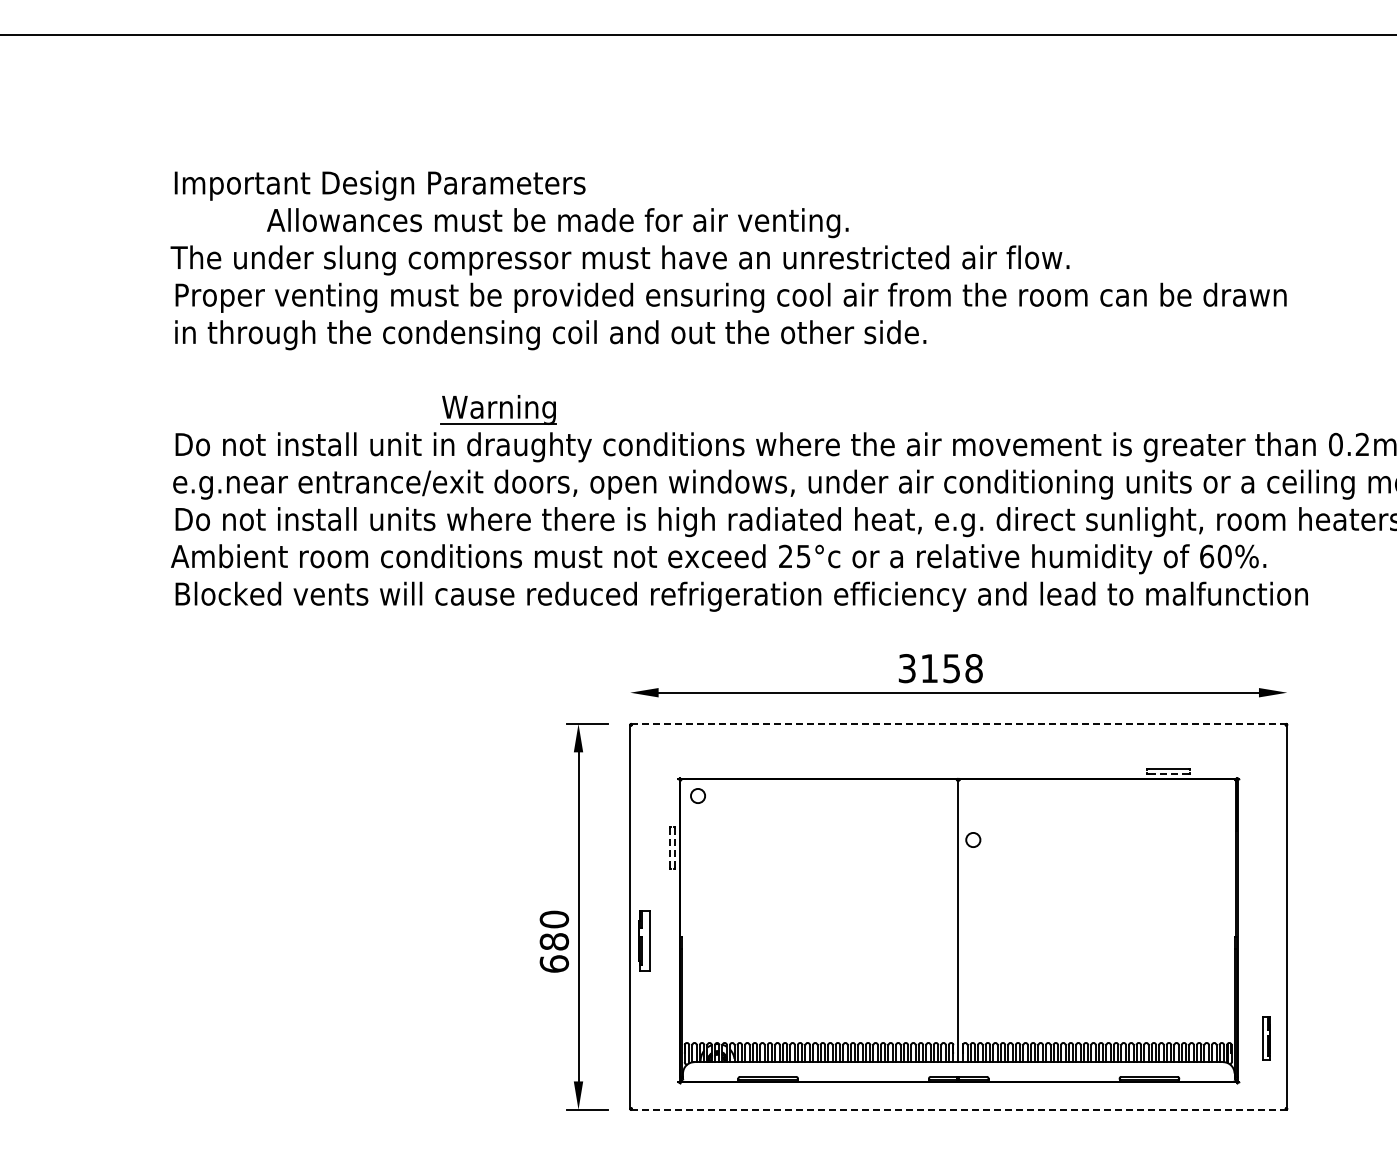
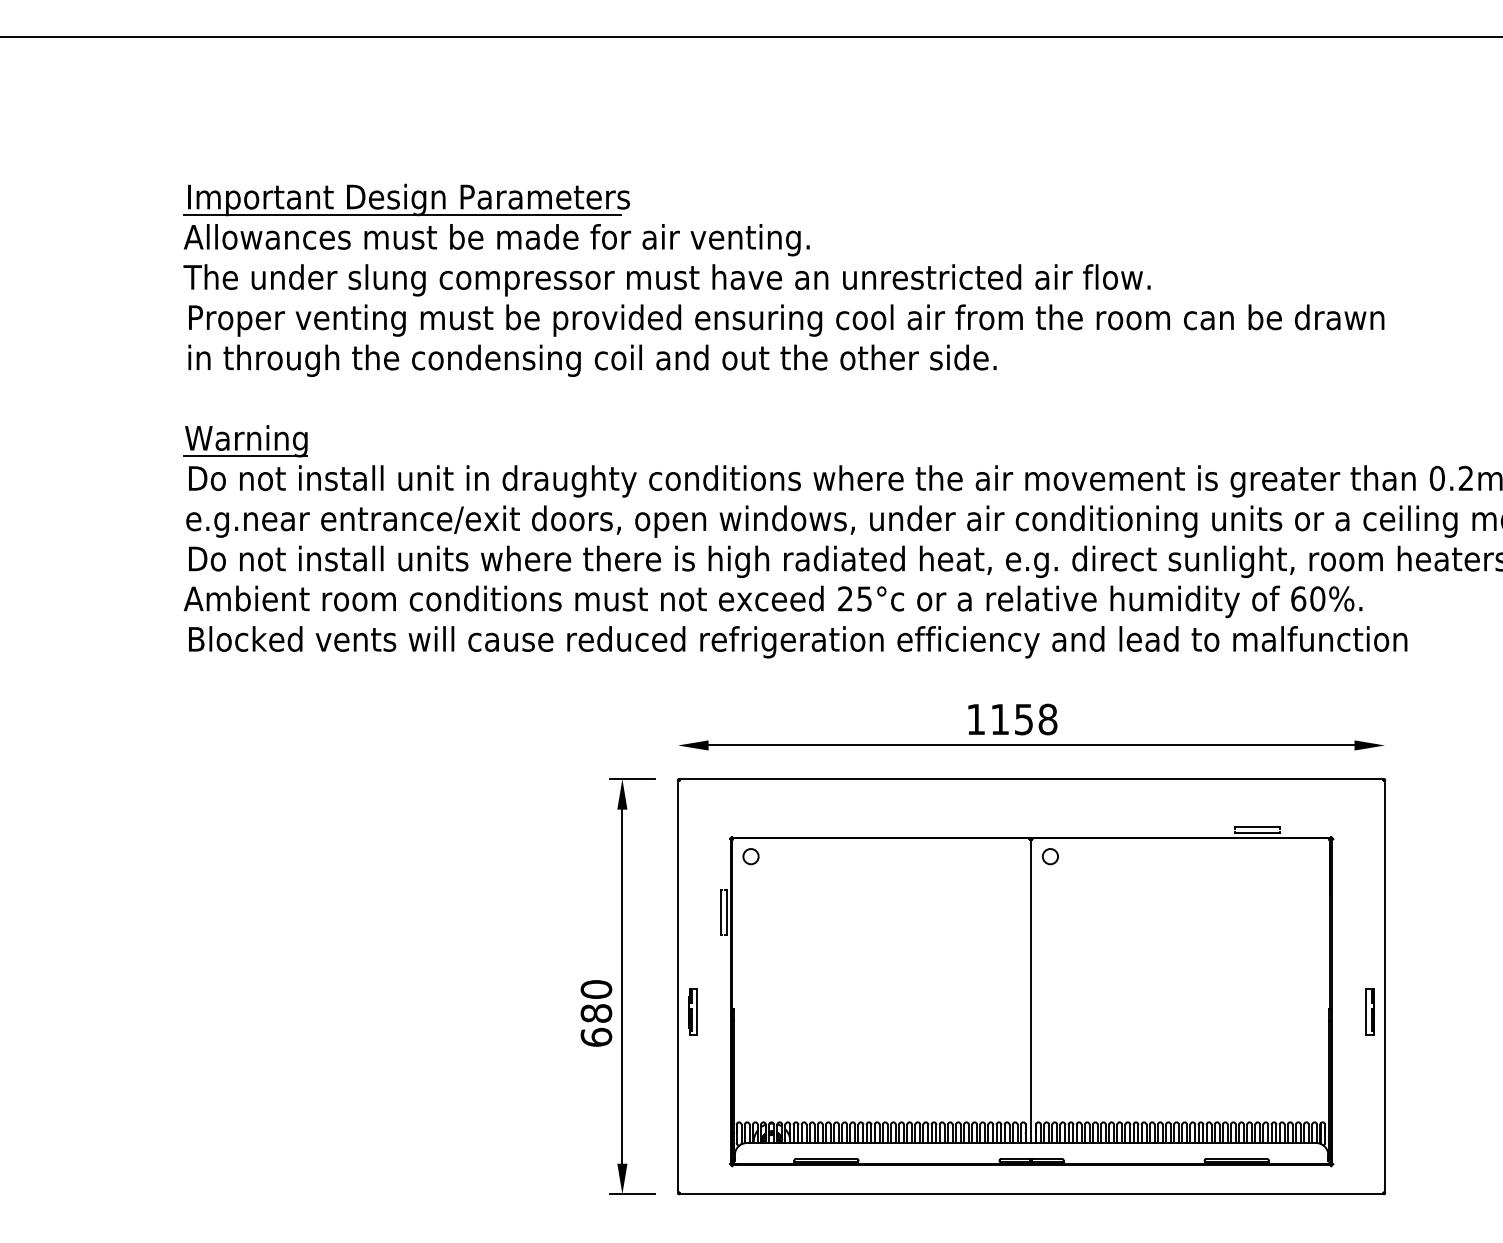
line: (373, 199) -> (401, 214), added
text: (557, 223) -> (496, 240), moved
part: (498, 409) -> (245, 440), moved
text: (906, 668) -> (975, 719), 3158 -> 1158
line: (958, 723) -> (1031, 778), dashed -> solid
line: (1169, 774) -> (1258, 833), dashed -> solid
circle: (973, 839) -> (1050, 856), moved
line: (675, 847) -> (726, 912), dashed -> solid
line: (669, 848) -> (720, 913), dashed -> solid
part: (643, 940) -> (692, 1012), size x0.71
part: (1266, 1038) -> (1370, 1012), moved
line: (958, 1109) -> (1031, 1193), dashed -> solid

